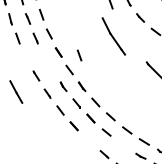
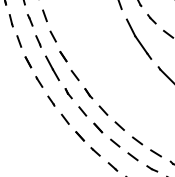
part: (113, 35) -> (138, 38), moved
line: (79, 55) -> (85, 59), removed
part: (26, 57) -> (28, 62), added
line: (16, 92) -> (52, 68), moved
line: (88, 140) -> (95, 151), added
line: (122, 144) -> (132, 156), added

